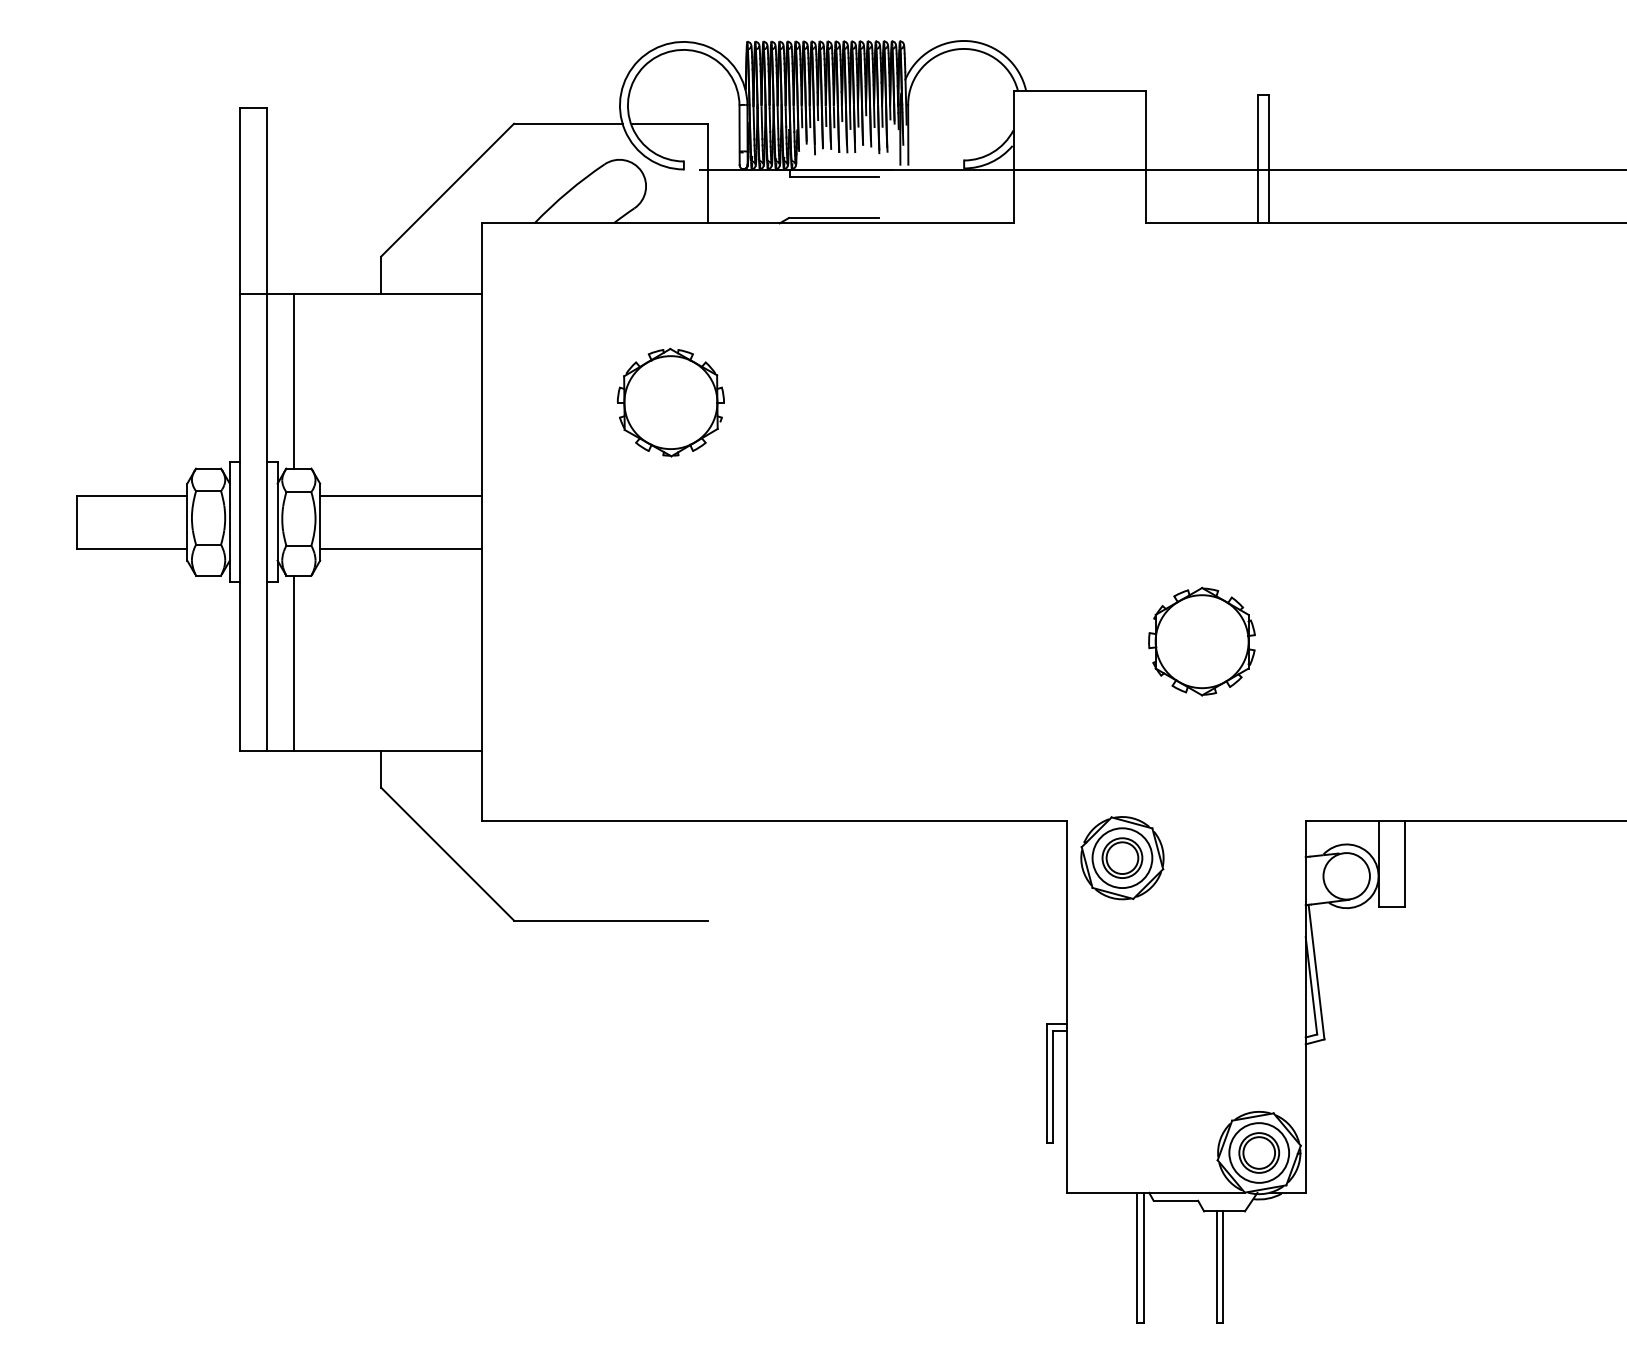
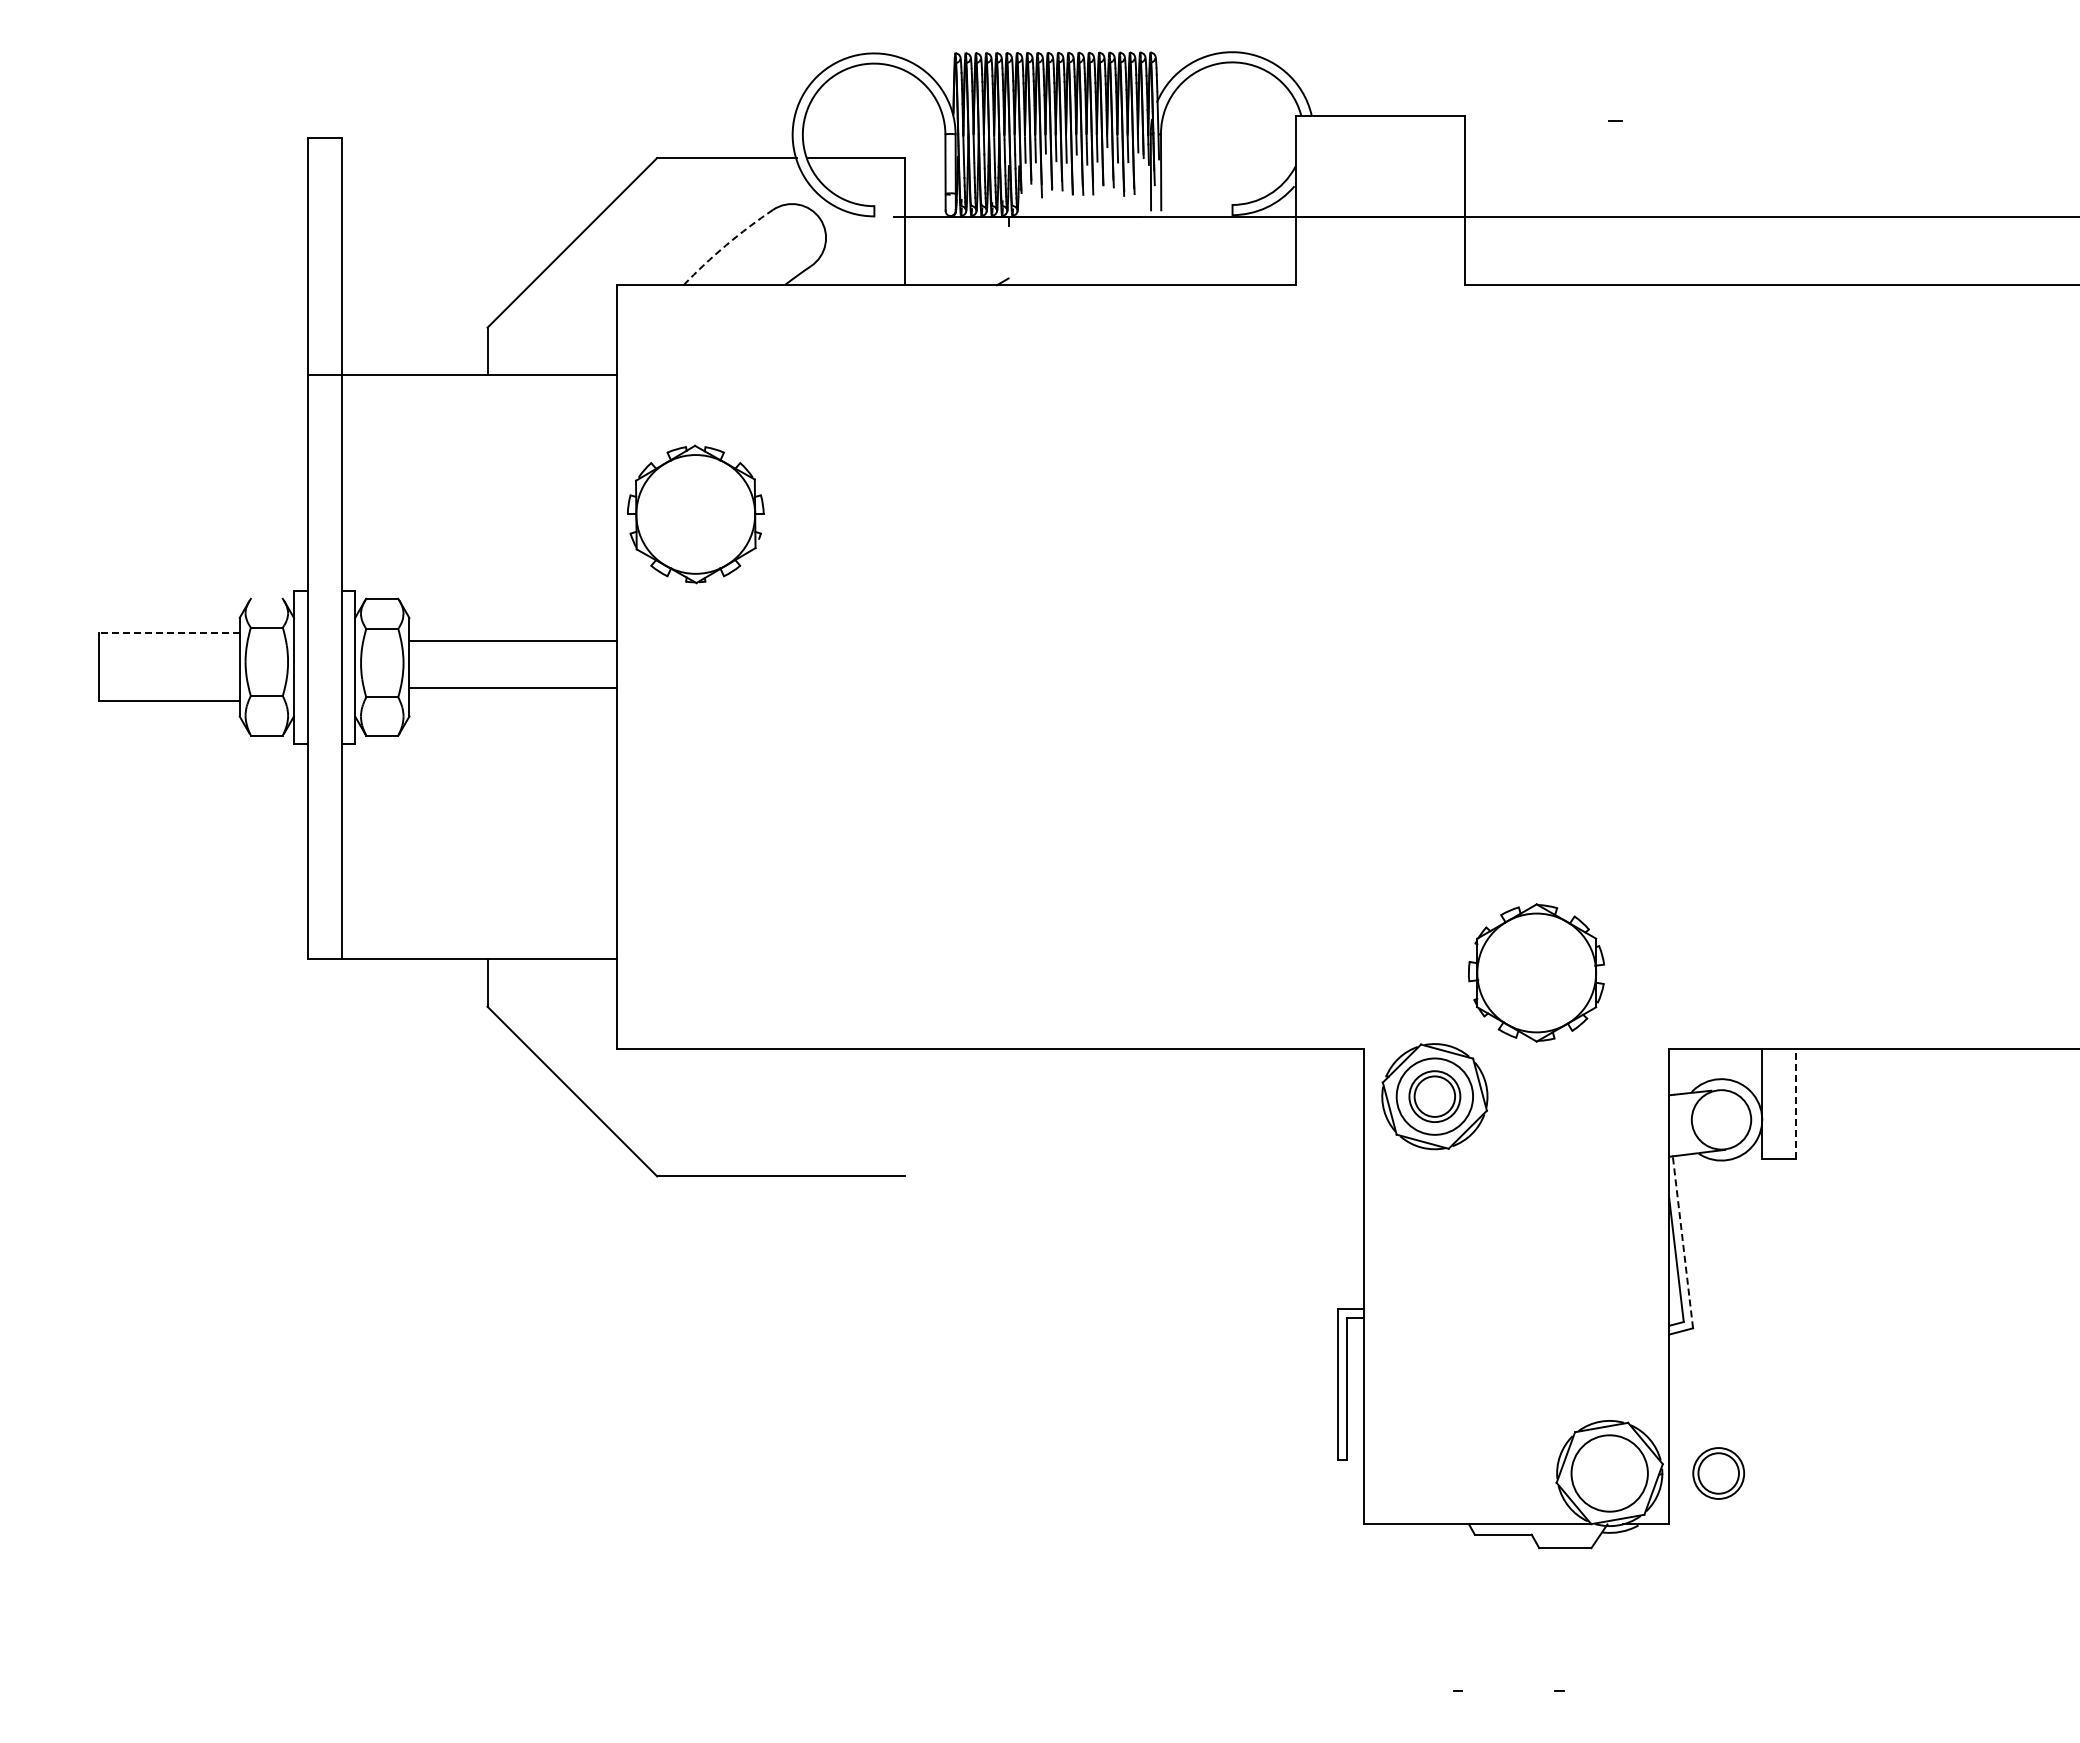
line: (1258, 158) -> (1608, 202), removed
line: (1269, 158) -> (1622, 202), removed
line: (834, 176) -> (1066, 225), removed
arc: (568, 192) -> (726, 245), solid -> dashed
line: (834, 218) -> (1066, 278), removed
line: (293, 380) -> (375, 486), removed
part: (670, 402) -> (695, 514), moved
line: (208, 468) -> (266, 598), removed
line: (131, 495) -> (168, 633), solid -> dashed
line: (400, 495) -> (512, 688), moved
line: (400, 548) -> (512, 641), moved
part: (1201, 641) -> (1536, 972), moved
line: (293, 663) -> (375, 847), removed
line: (1405, 863) -> (1796, 1103), solid -> dashed
line: (1316, 972) -> (1682, 1242), solid -> dashed
part: (1259, 1153) -> (1718, 1473), moved
line: (1137, 1257) -> (1453, 1607), removed
line: (1144, 1257) -> (1462, 1607), removed
line: (1216, 1267) -> (1555, 1619), removed
line: (1223, 1267) -> (1563, 1619), removed

